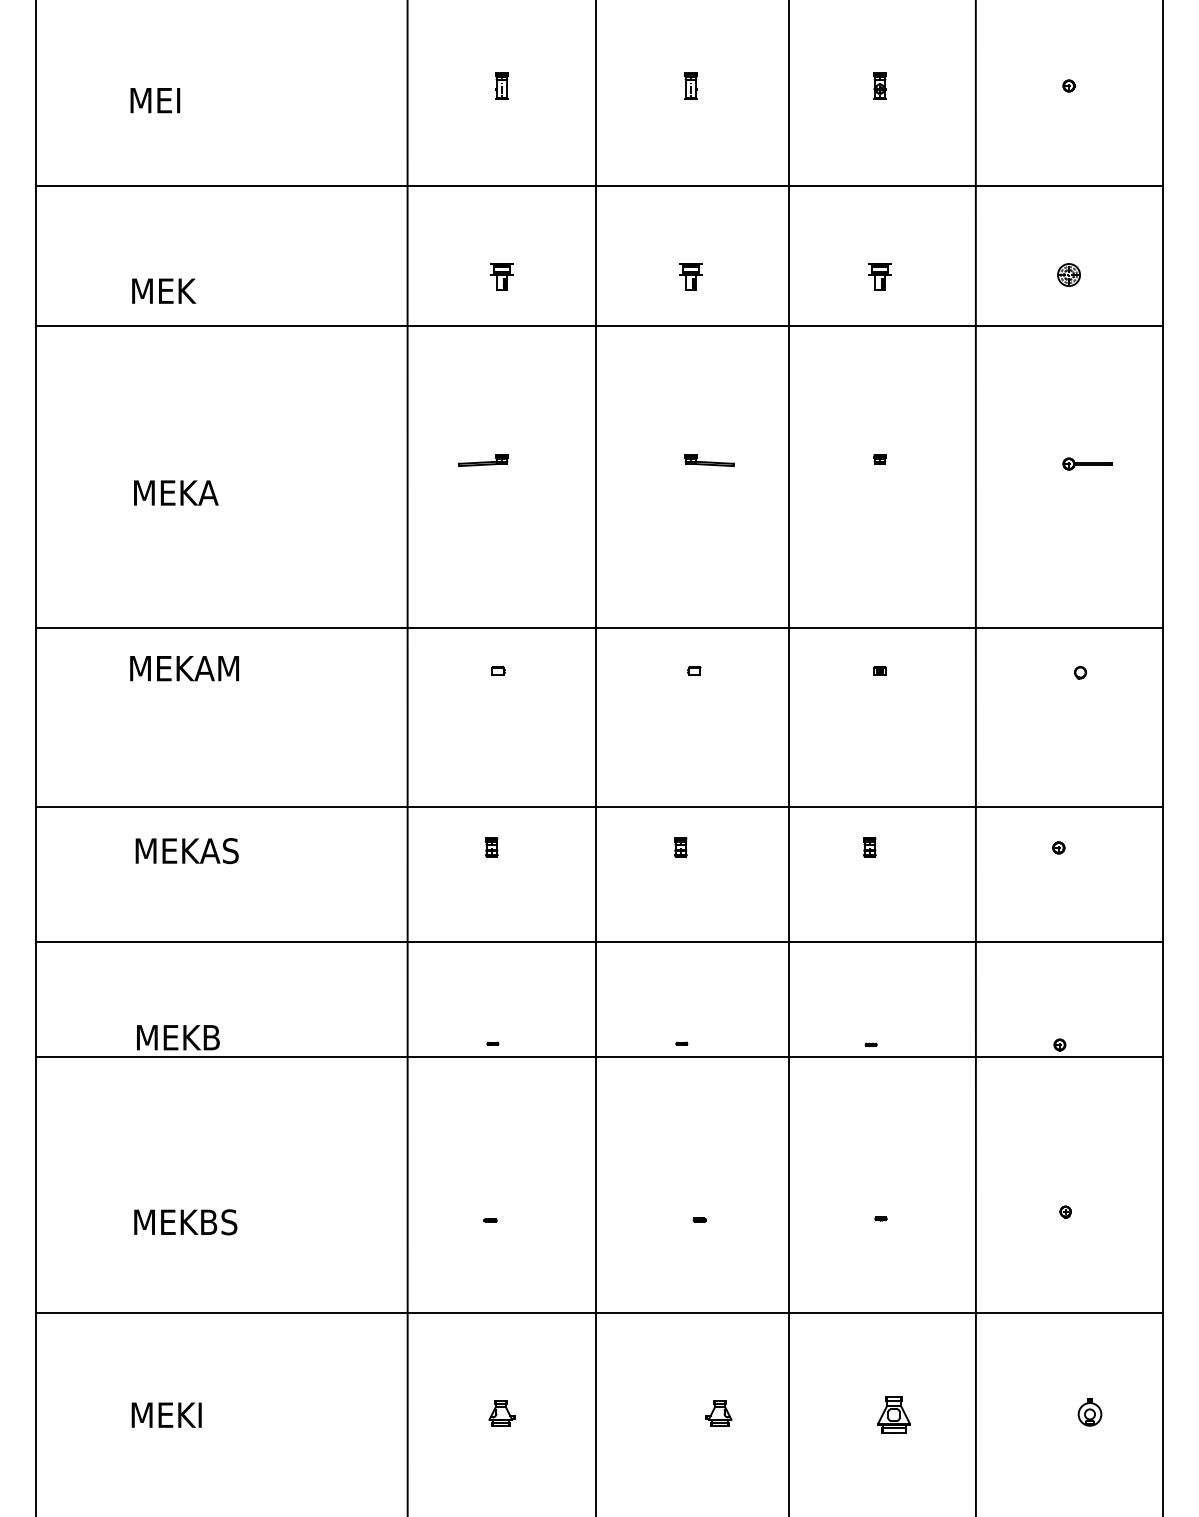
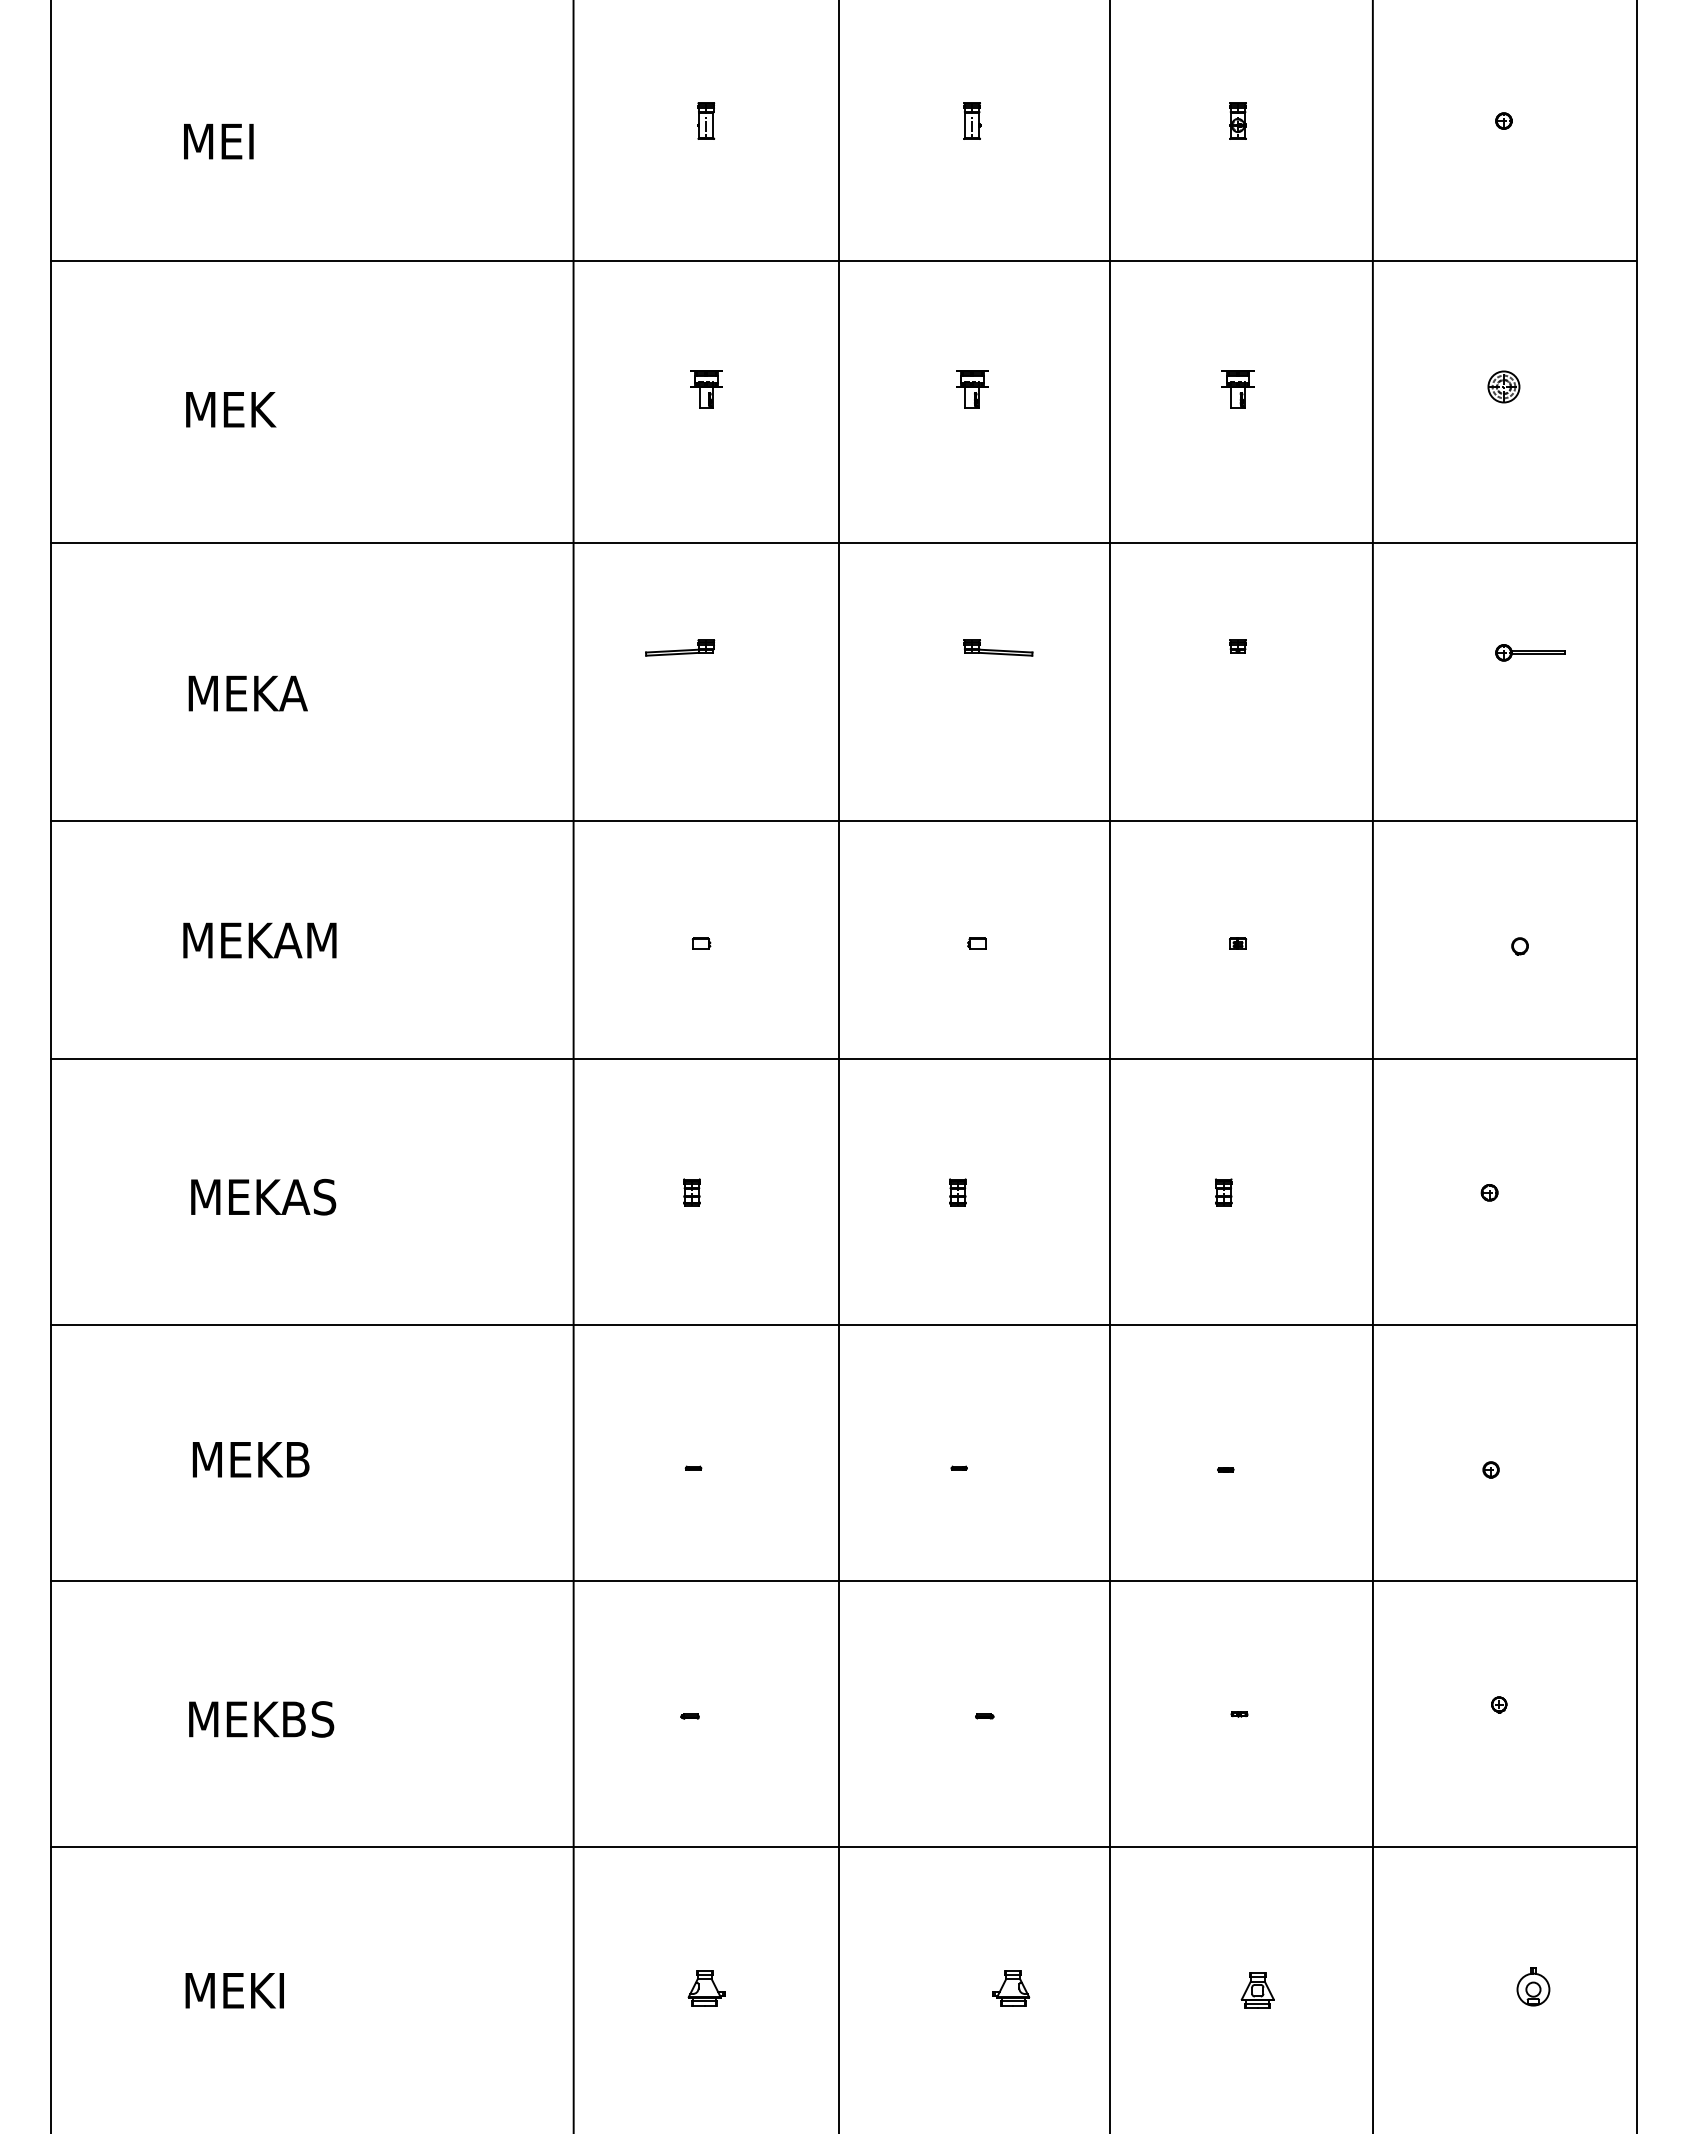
line: (599, 325) -> (843, 542), moved
line: (599, 627) -> (843, 820), moved
line: (599, 806) -> (843, 1058), moved
line: (599, 1056) -> (843, 1580), moved
part: (893, 1415) -> (1257, 1991), size x0.71

